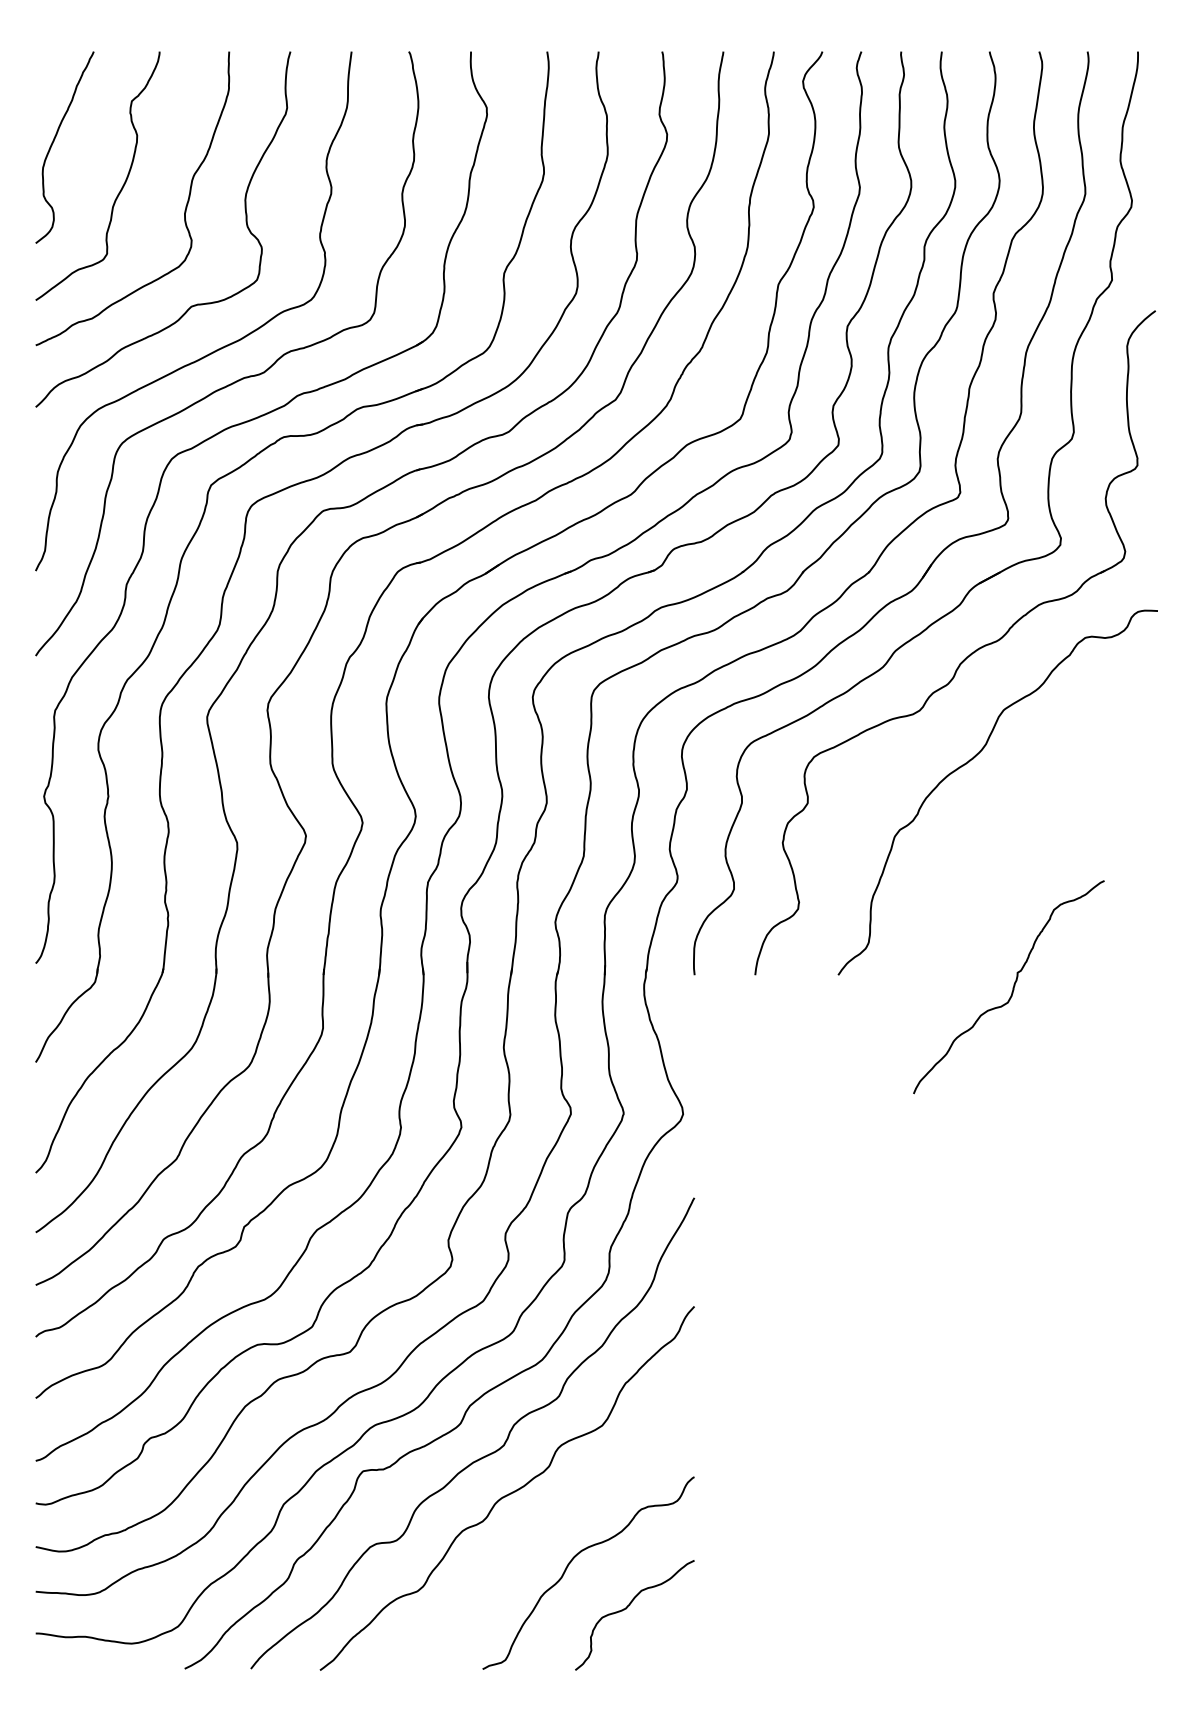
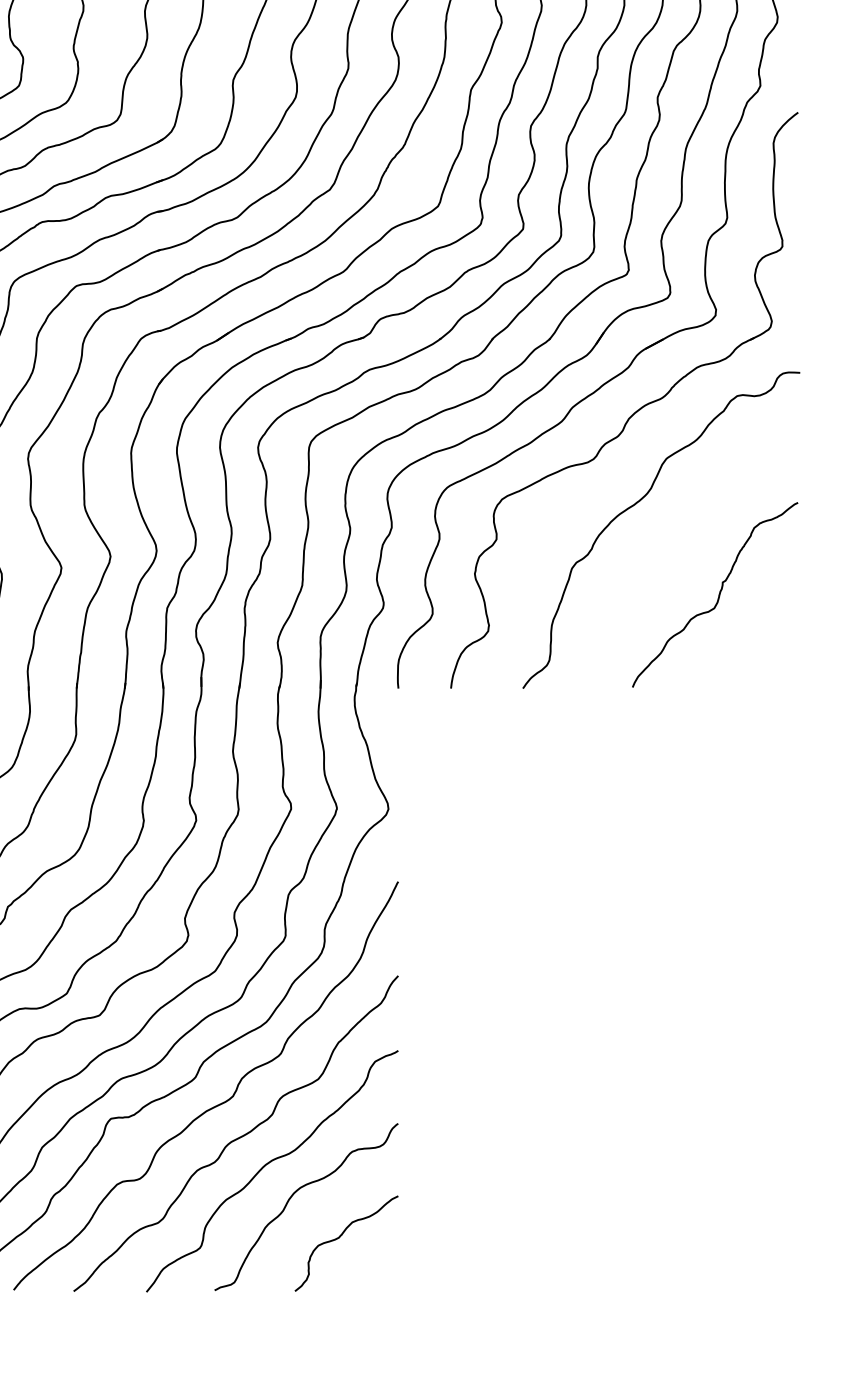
curve: (1012, 987) -> (718, 595), moved
curve: (542, 1525) -> (266, 1165), added

